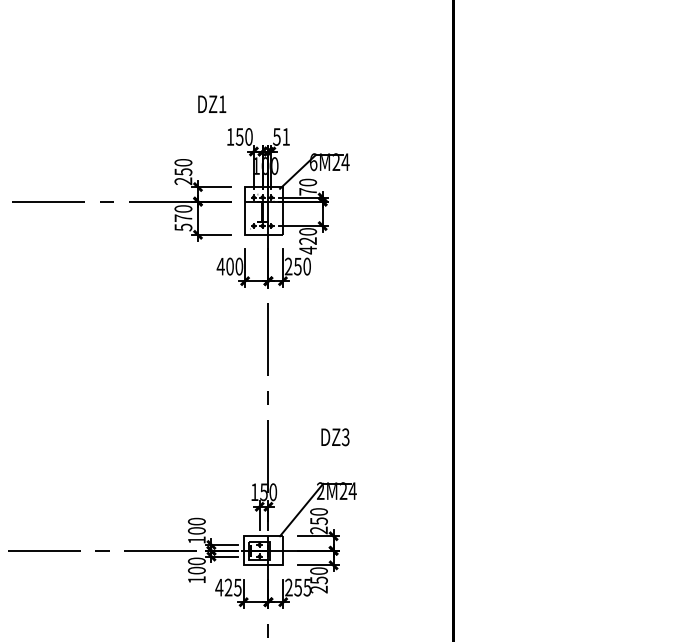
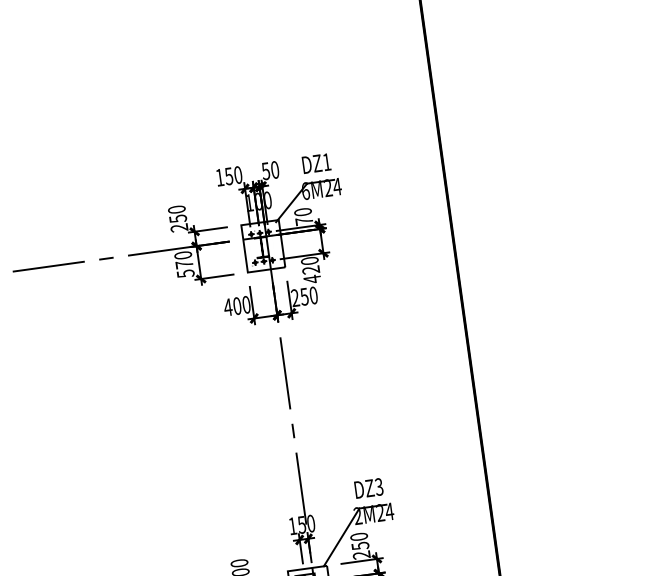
text: (212, 103) -> (316, 162), moved
text: (285, 136) -> (274, 169), 51 -> 50
text: (335, 437) -> (369, 488), moved

